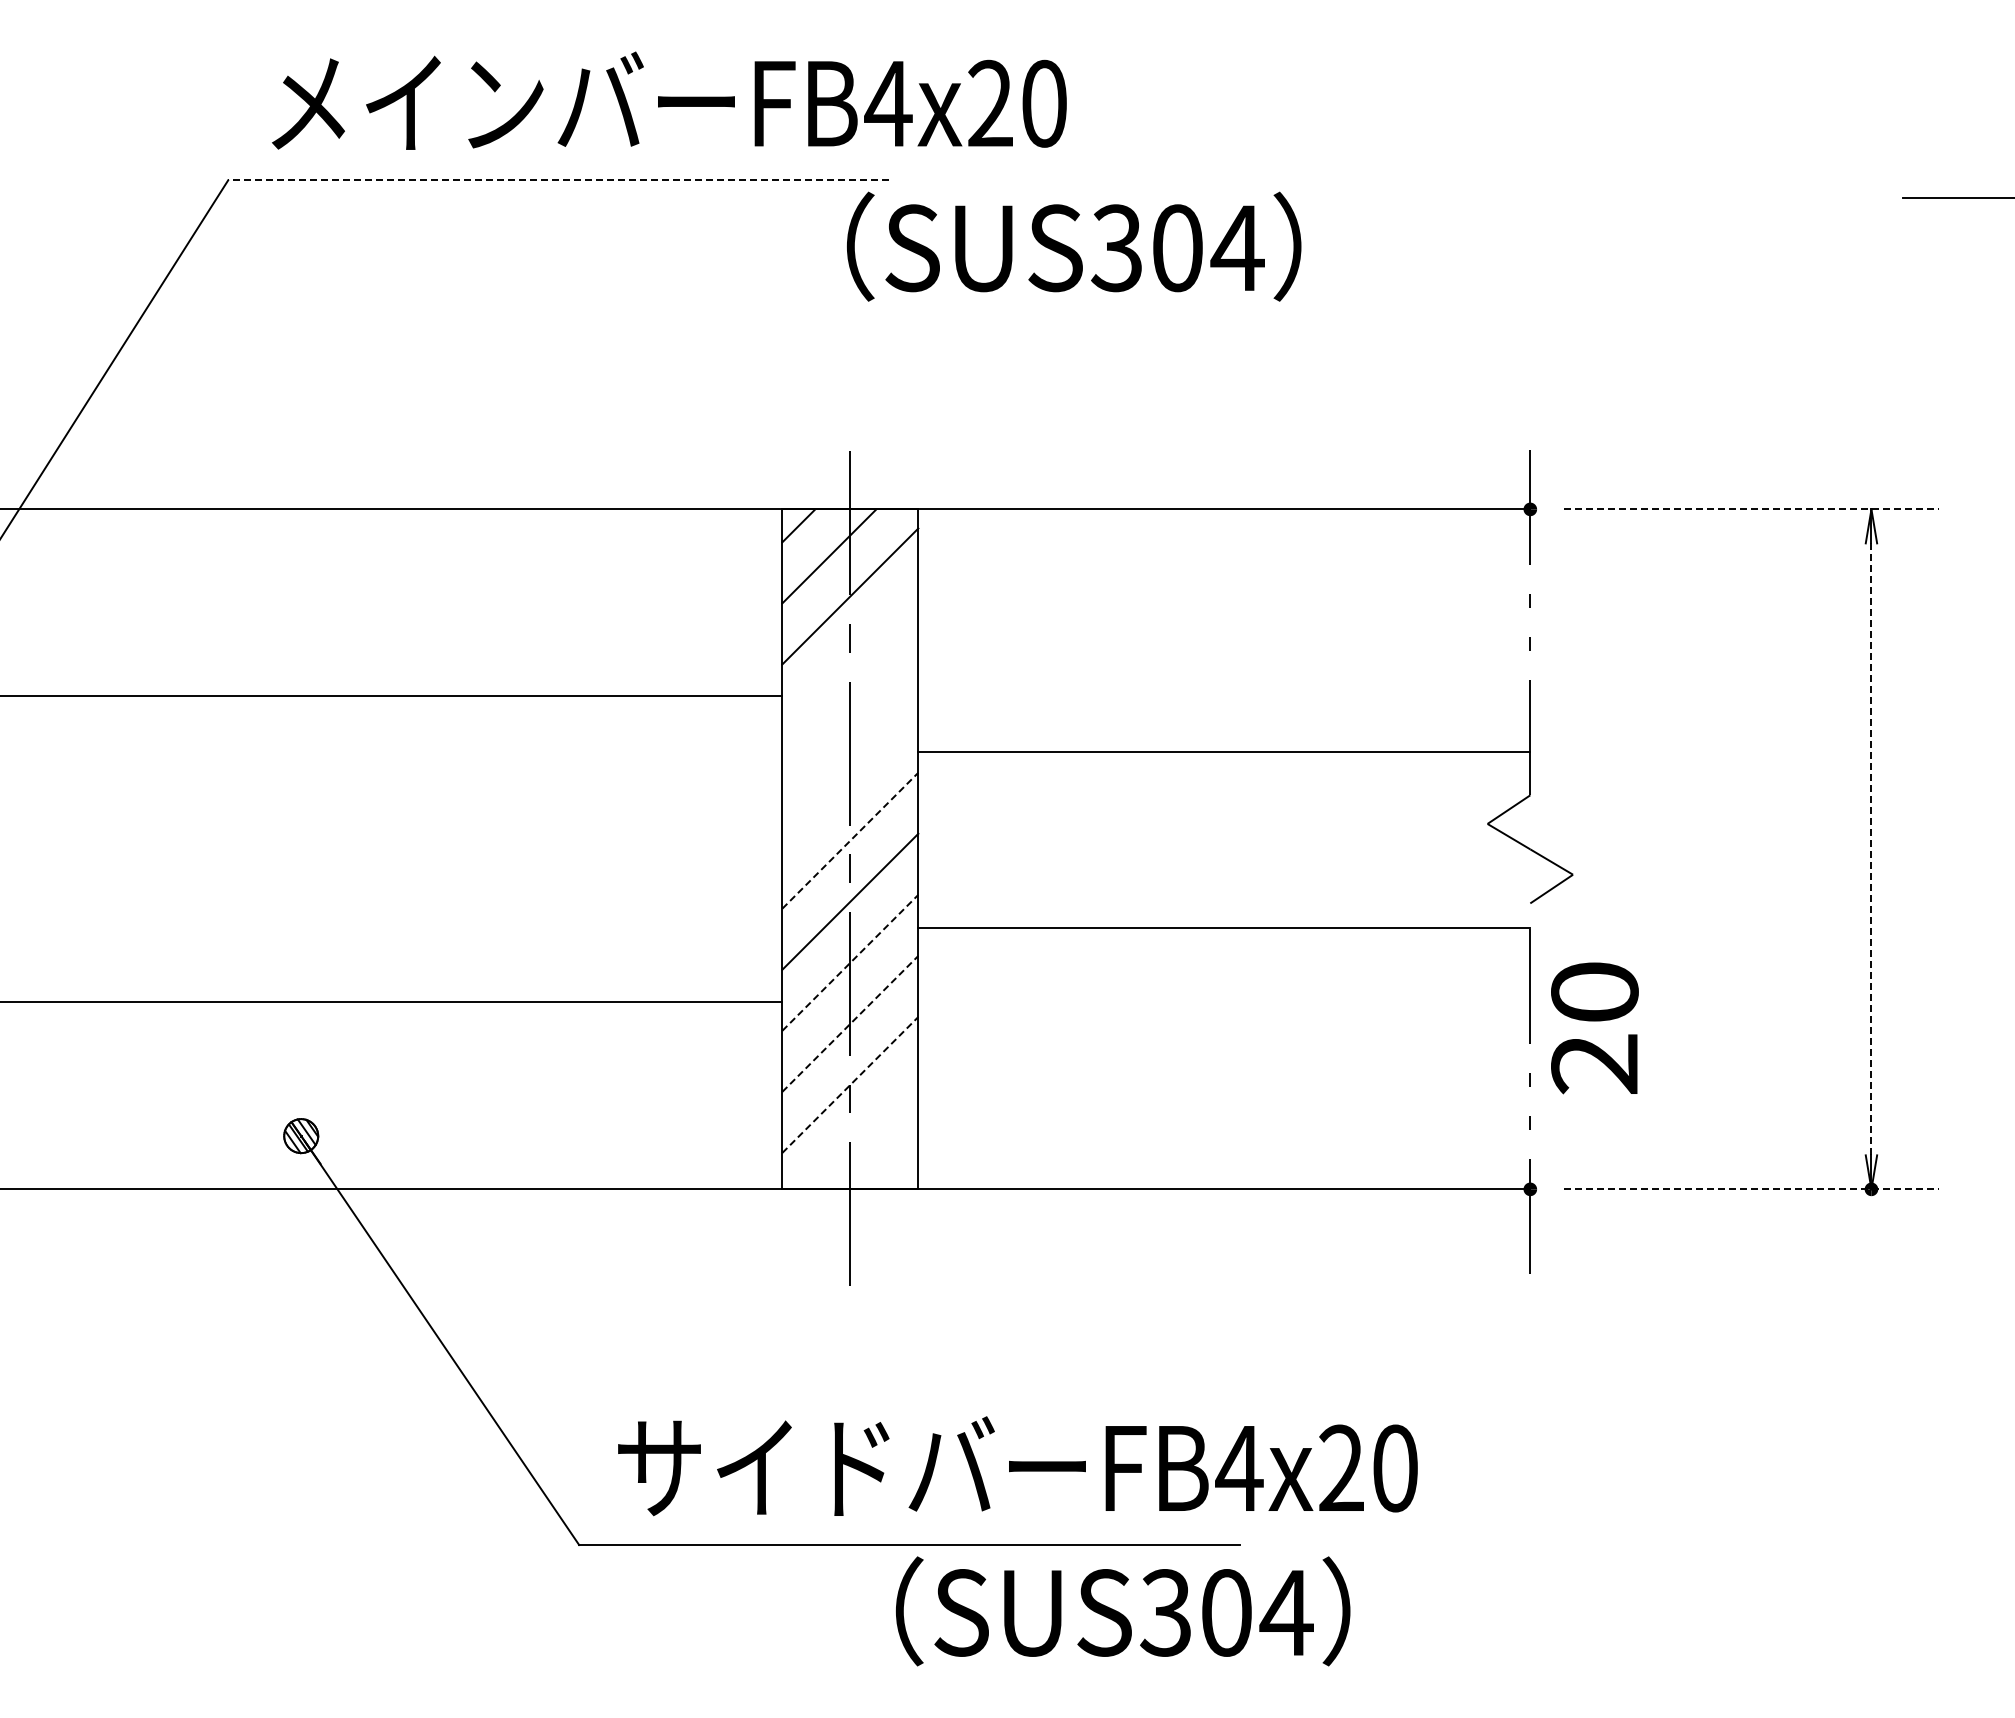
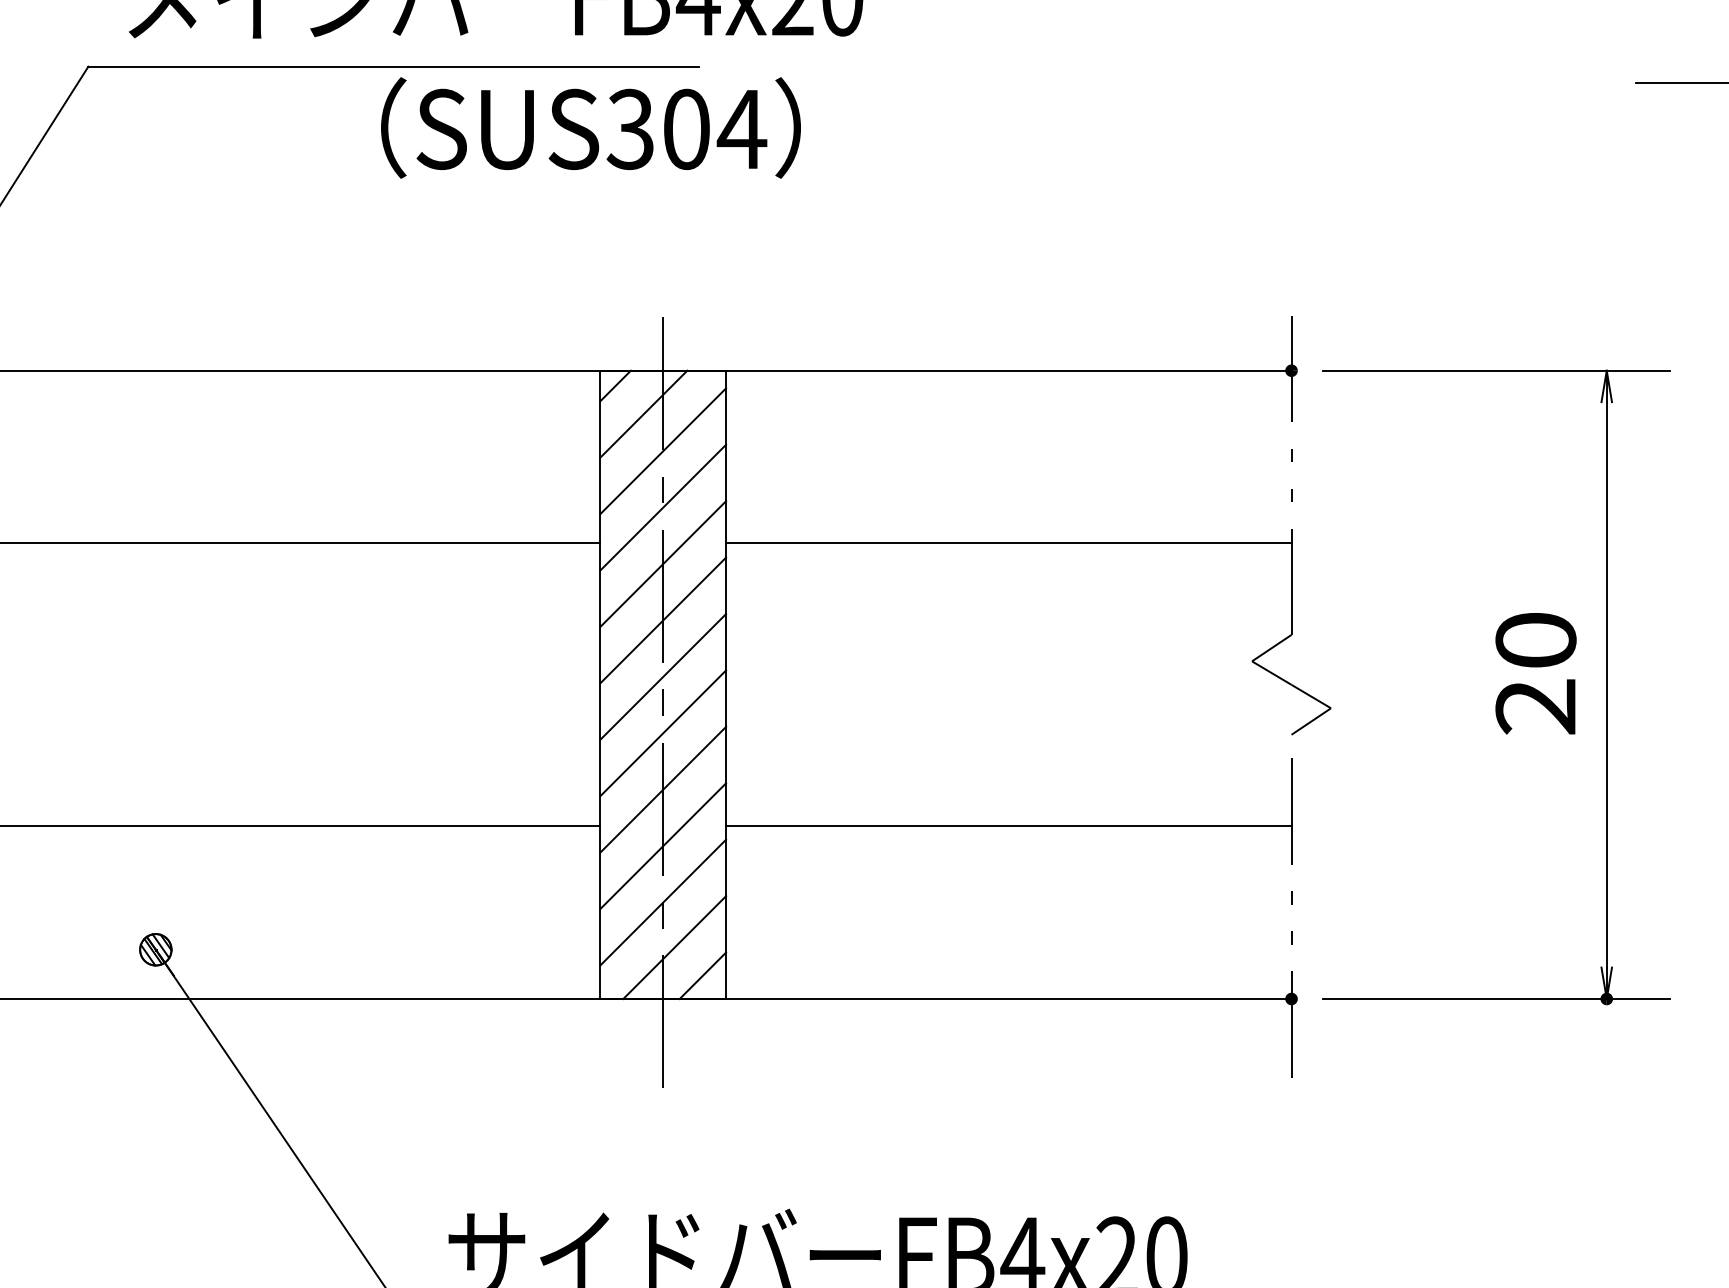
line: (558, 180) -> (393, 66), dashed -> solid
text: (1074, 246) -> (591, 127), moved
line: (1751, 509) -> (1495, 370), dashed -> solid
line: (850, 657) -> (663, 507), added
line: (850, 718) -> (663, 563), added
line: (1224, 752) -> (1008, 543), moved
line: (850, 779) -> (663, 620), added
line: (850, 840) -> (663, 676), dashed -> solid
line: (1871, 849) -> (1606, 684), dashed -> solid
line: (1224, 928) -> (1008, 826), moved
line: (850, 962) -> (663, 789), dashed -> solid
line: (850, 1023) -> (663, 845), dashed -> solid
text: (1594, 1028) -> (1535, 673), moved
line: (850, 1084) -> (663, 902), dashed -> solid
line: (862, 1133) -> (674, 947), added
line: (893, 1164) -> (703, 976), added
line: (1751, 1189) -> (1495, 999), dashed -> solid

